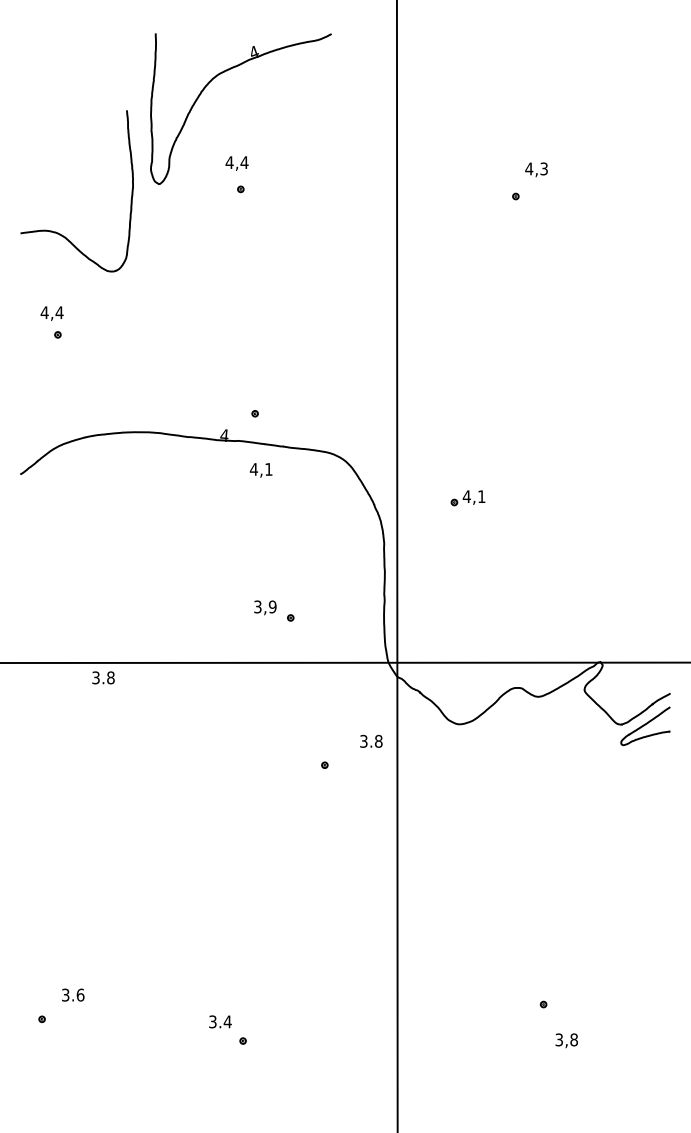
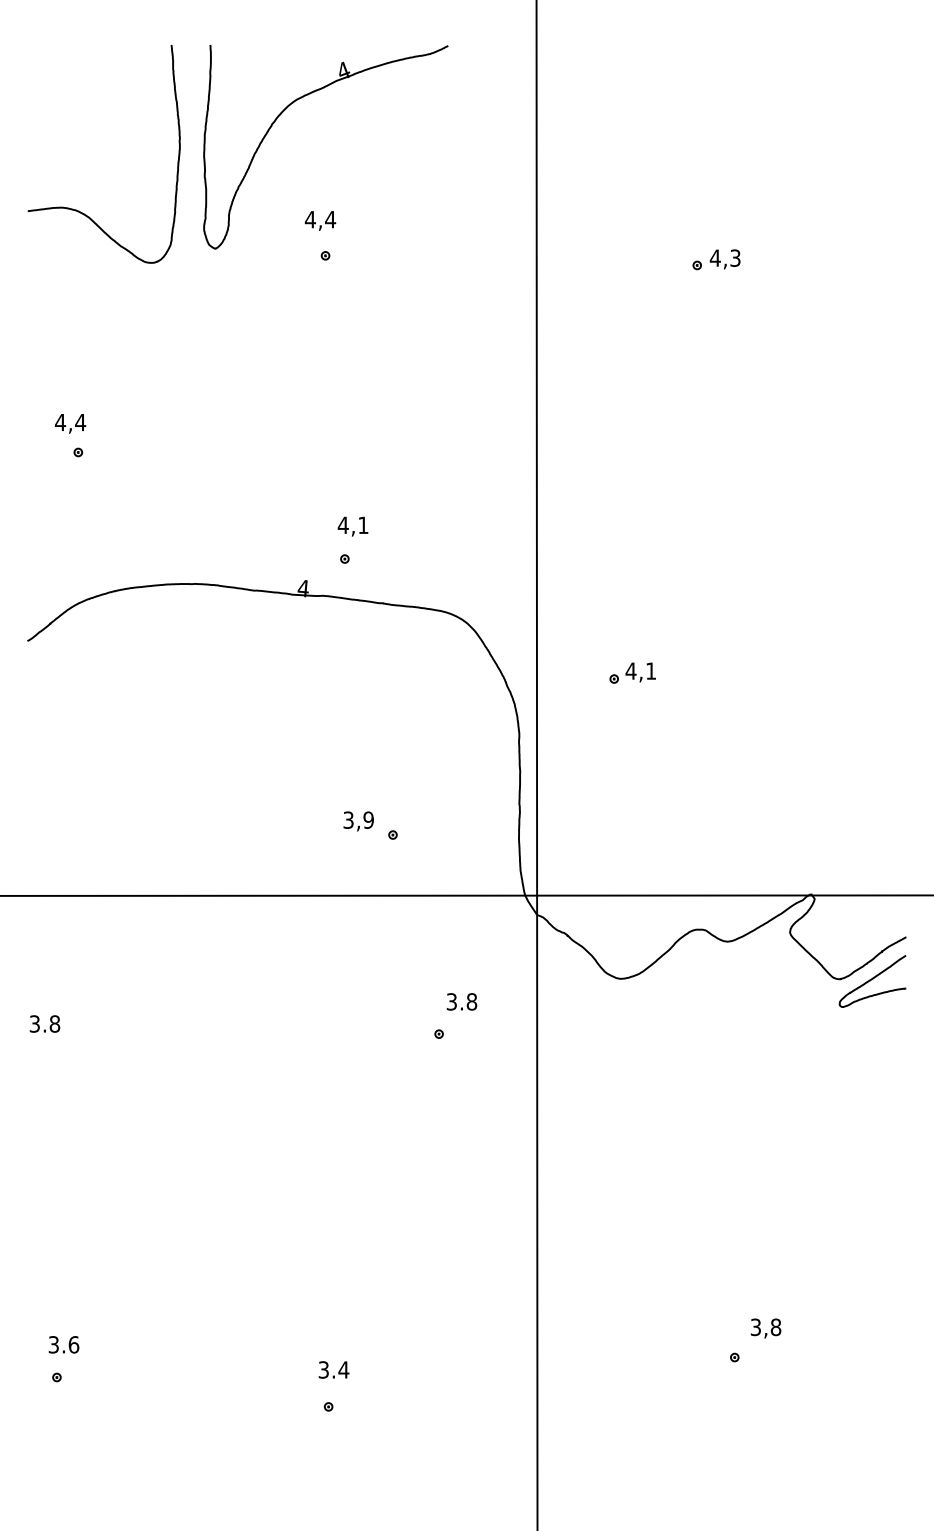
text: (536, 169) -> (724, 259), moved
curve: (58, 232) -> (79, 210), moved
text: (260, 470) -> (352, 526), moved
text: (103, 677) -> (44, 1023), moved
text: (371, 741) -> (461, 1001), moved
text: (72, 994) -> (63, 1344), moved
text: (220, 1021) -> (333, 1369), moved
text: (566, 1040) -> (765, 1328), moved

